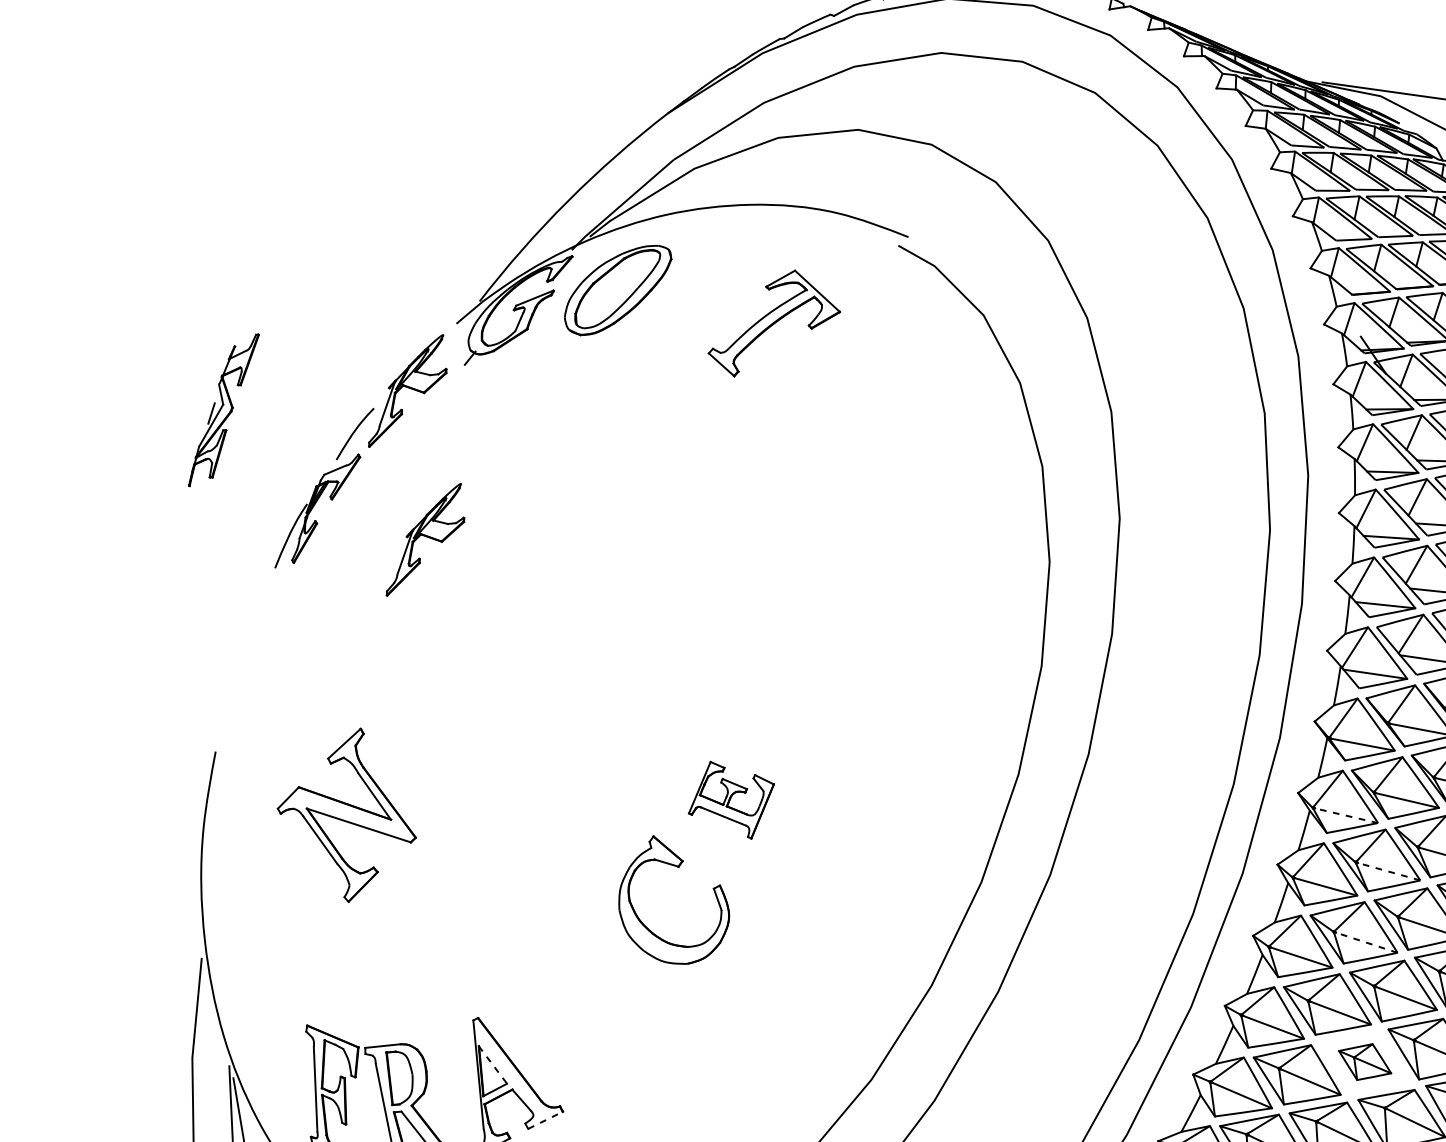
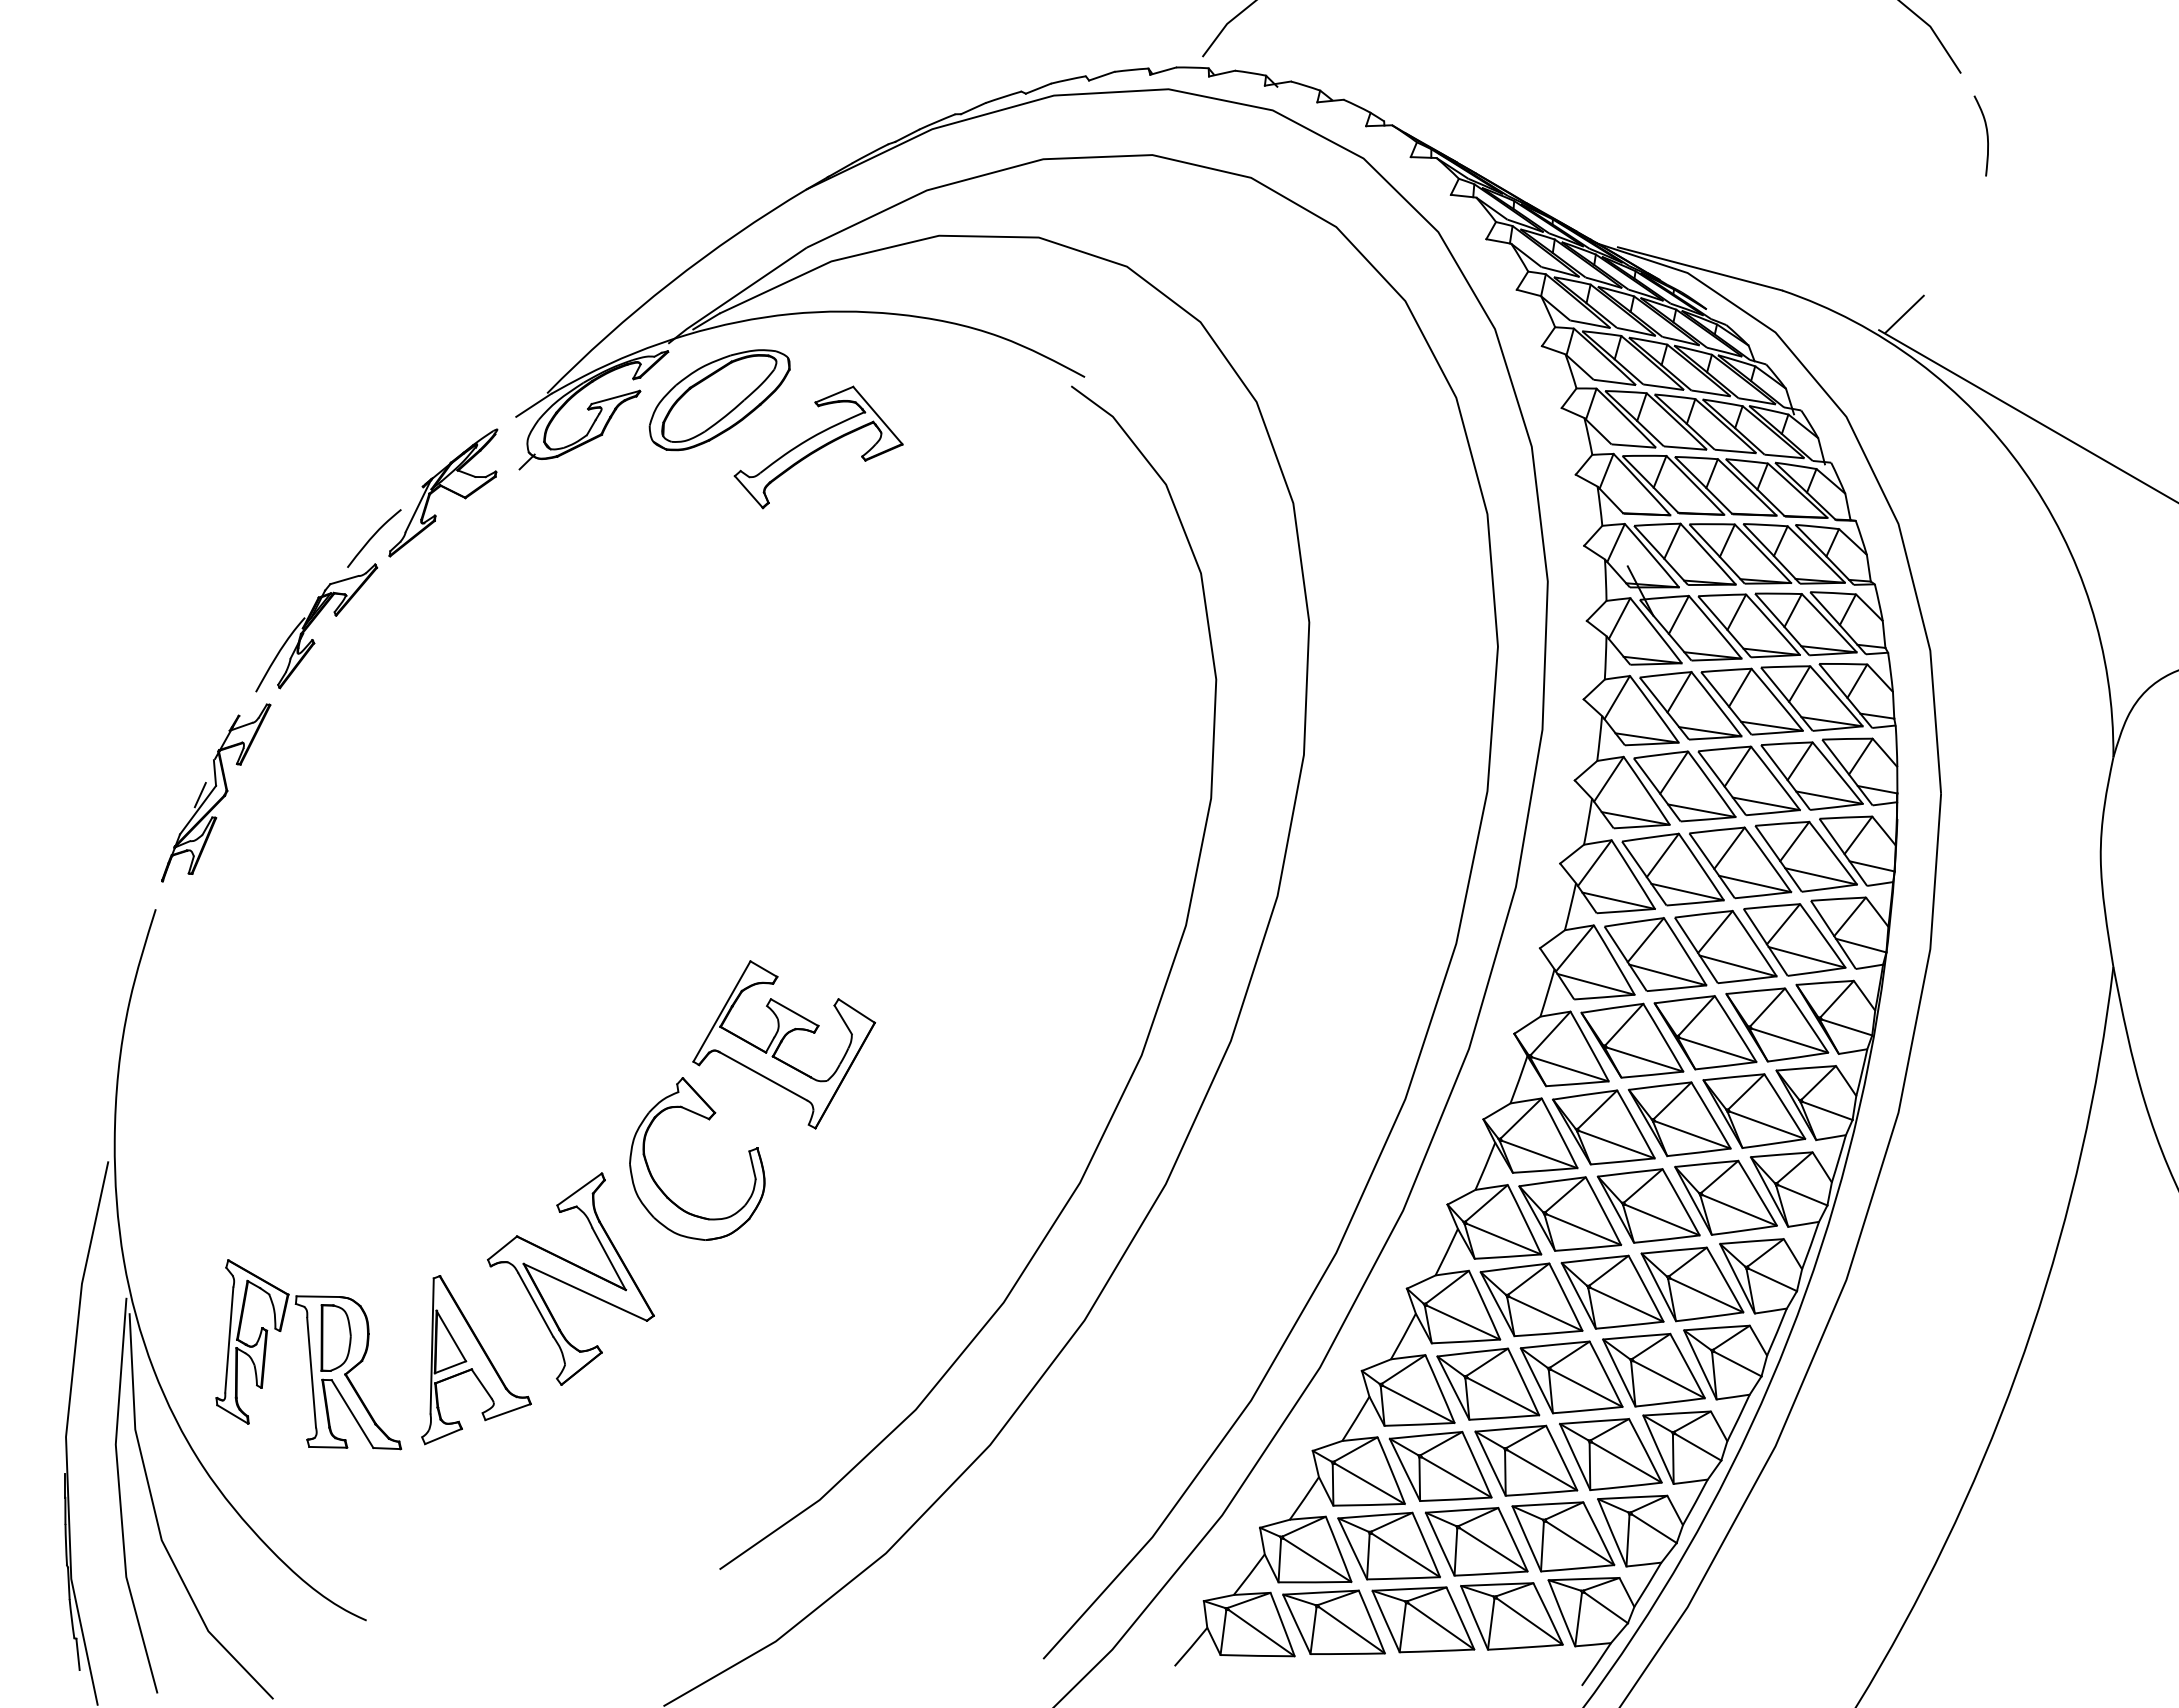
part: (772, 322) -> (818, 447), moved
part: (224, 409) -> (216, 792), moved
part: (423, 539) -> (443, 678), removed
part: (731, 799) -> (784, 1044), size x1.67
part: (345, 815) -> (570, 1278), moved
line: (1346, 815) -> (1539, 1154), dashed -> solid
line: (1388, 871) -> (1583, 1229), dashed -> solid
line: (1366, 942) -> (1545, 1313), dashed -> solid
part: (1365, 1061) -> (1526, 1460), size x1.67
line: (493, 1065) -> (451, 1336), dashed -> solid
line: (545, 1120) -> (507, 1412), dashed -> solid

